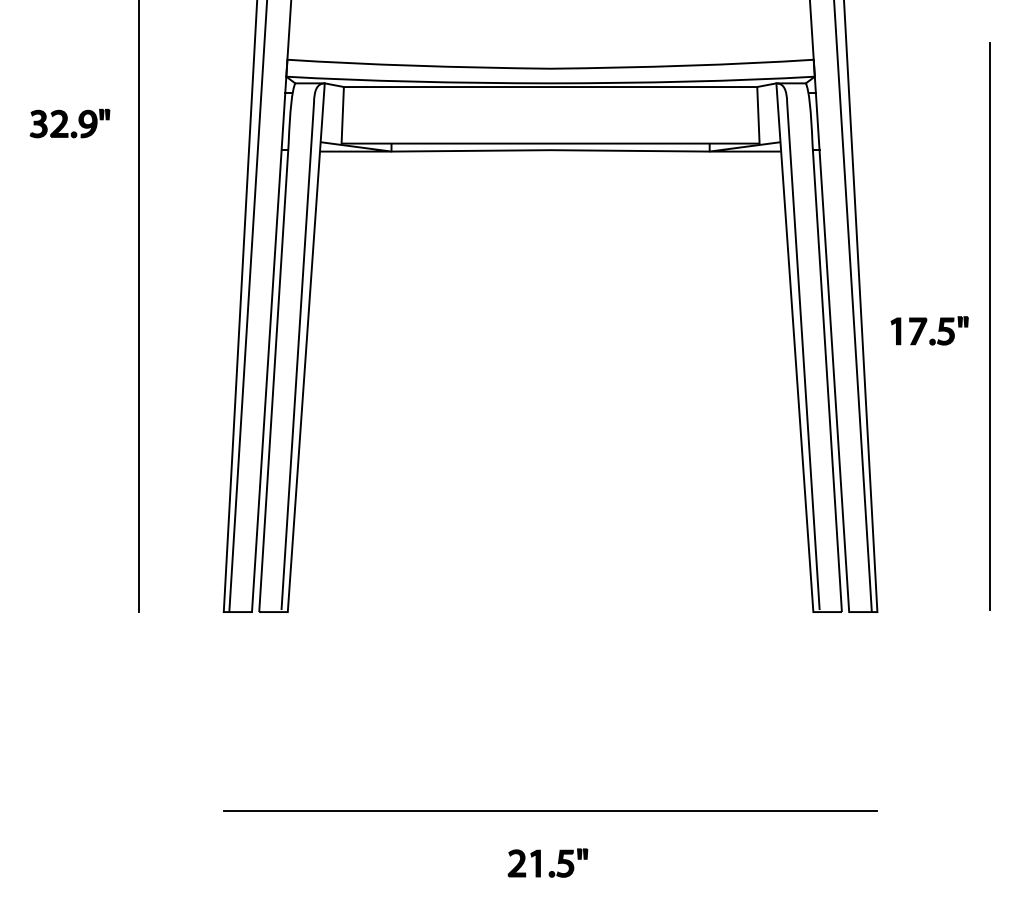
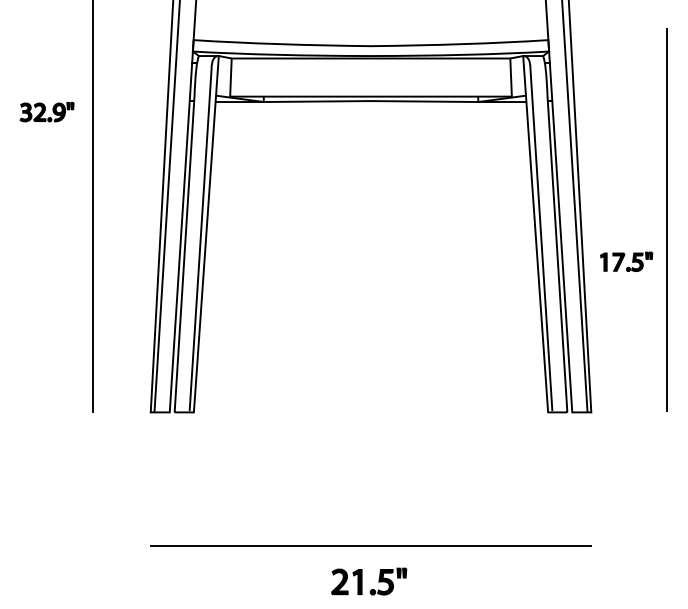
part: (69, 124) -> (46, 112), moved
part: (929, 330) -> (626, 261), moved
part: (548, 862) -> (369, 581), size x1.4

